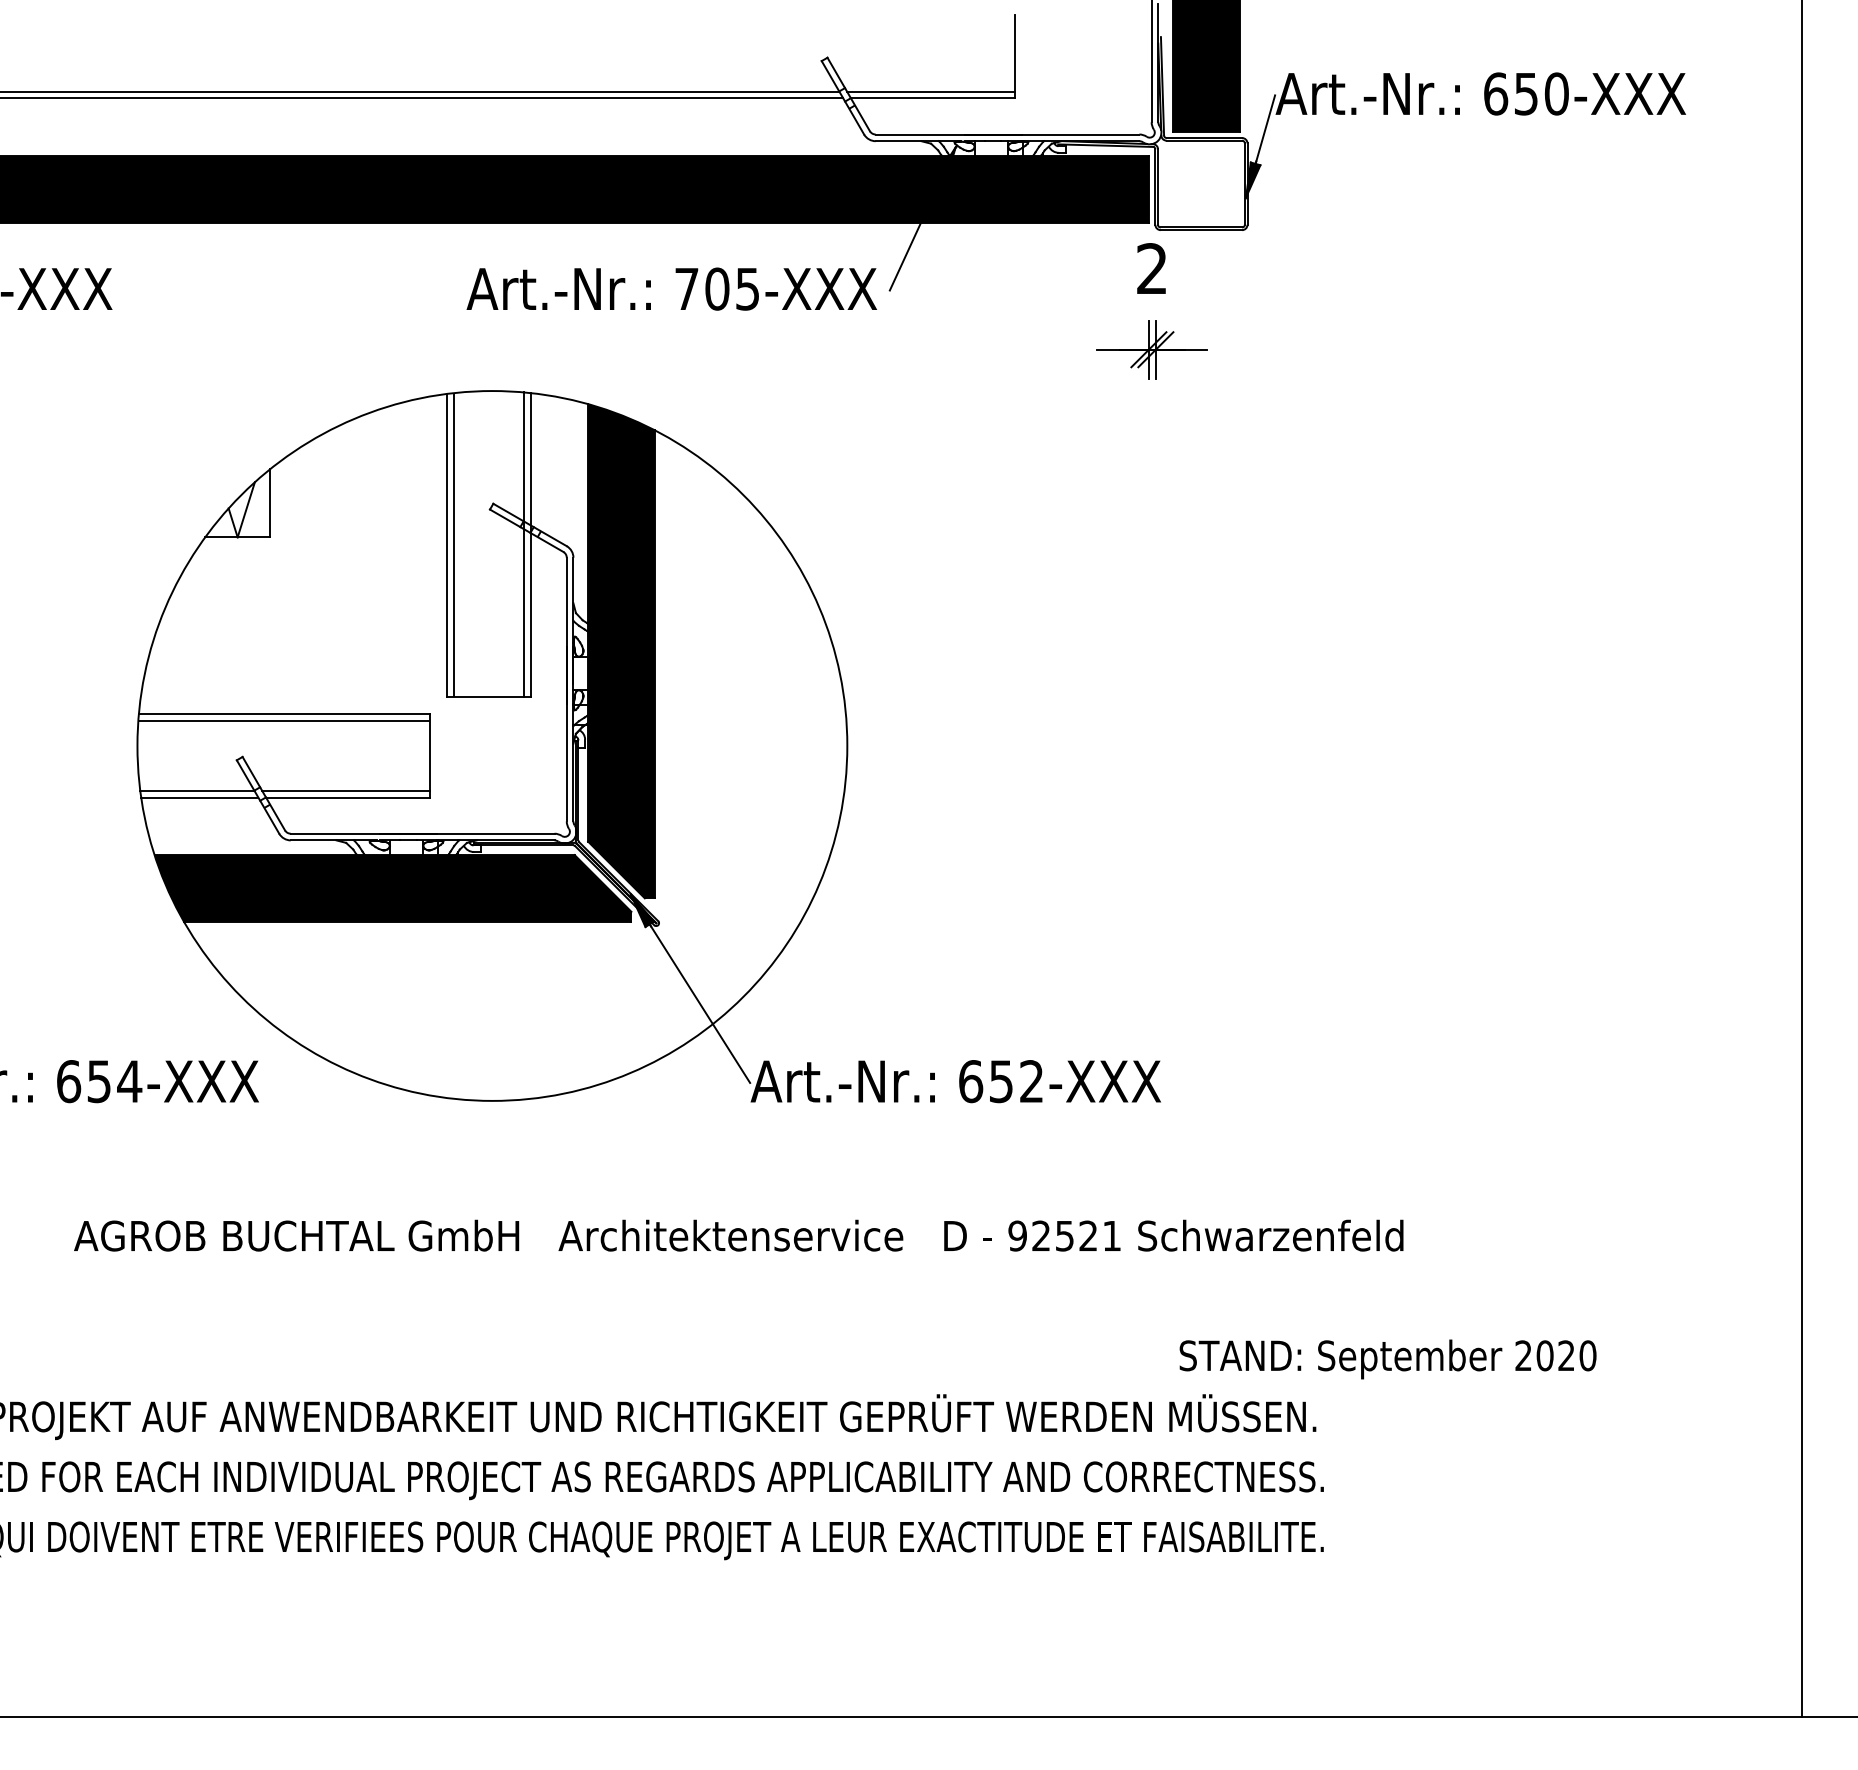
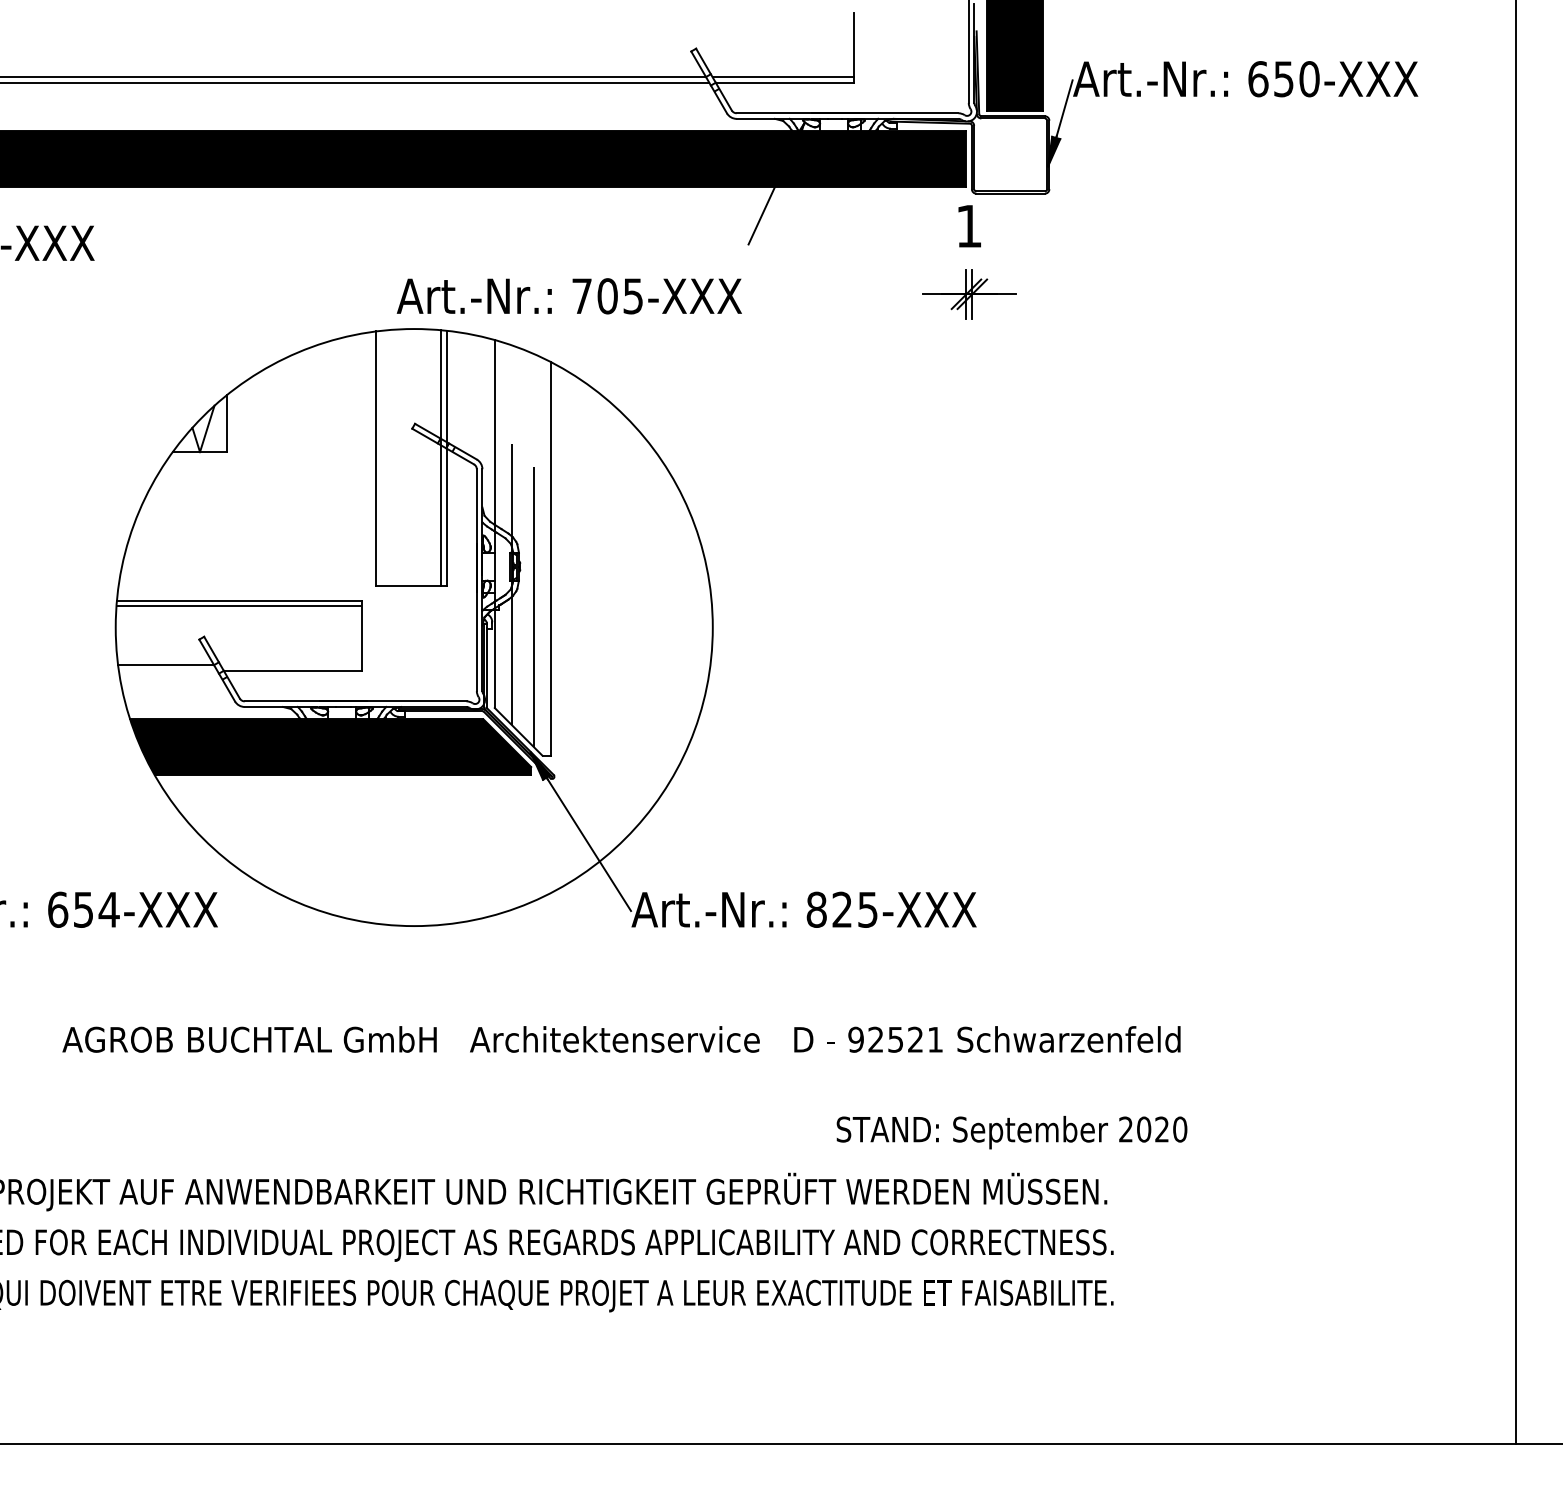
text: (1151, 268) -> (968, 225), 2 -> 1
text: (671, 288) -> (569, 295), moved
line: (453, 544) -> (381, 458), removed
fill: (621, 651) -> (522, 548), removed
line: (346, 791) -> (291, 665), removed
line: (199, 797) -> (167, 670), removed
text: (1000, 1081) -> (841, 909), 652-XXX -> 825-XXX
text: (1387, 1359) -> (1011, 1132), moved

